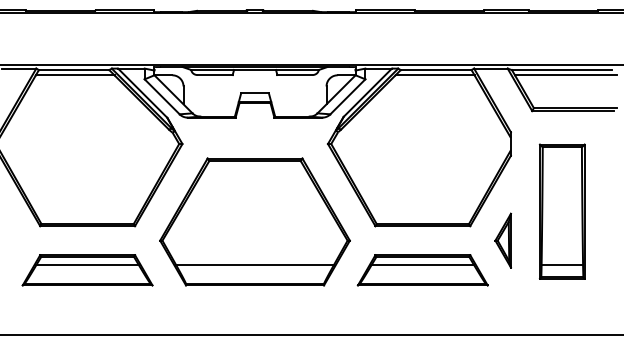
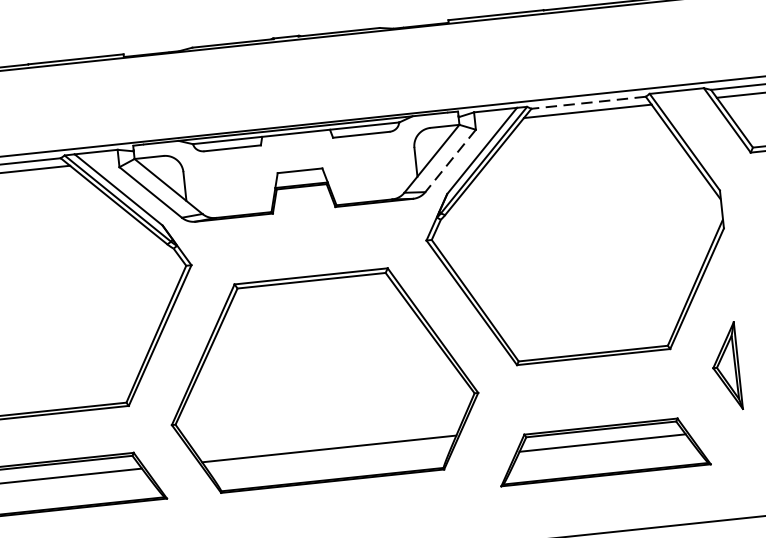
line: (435, 70) -> (587, 103), solid -> dashed
line: (347, 96) -> (449, 160), solid -> dashed
part: (422, 270) -> (602, 451), moved

